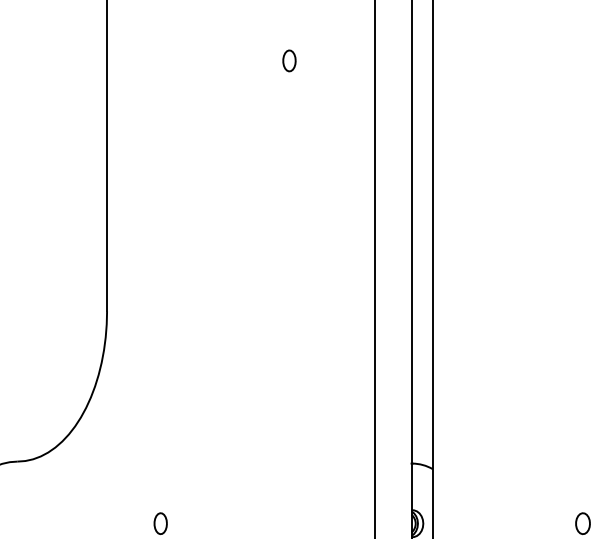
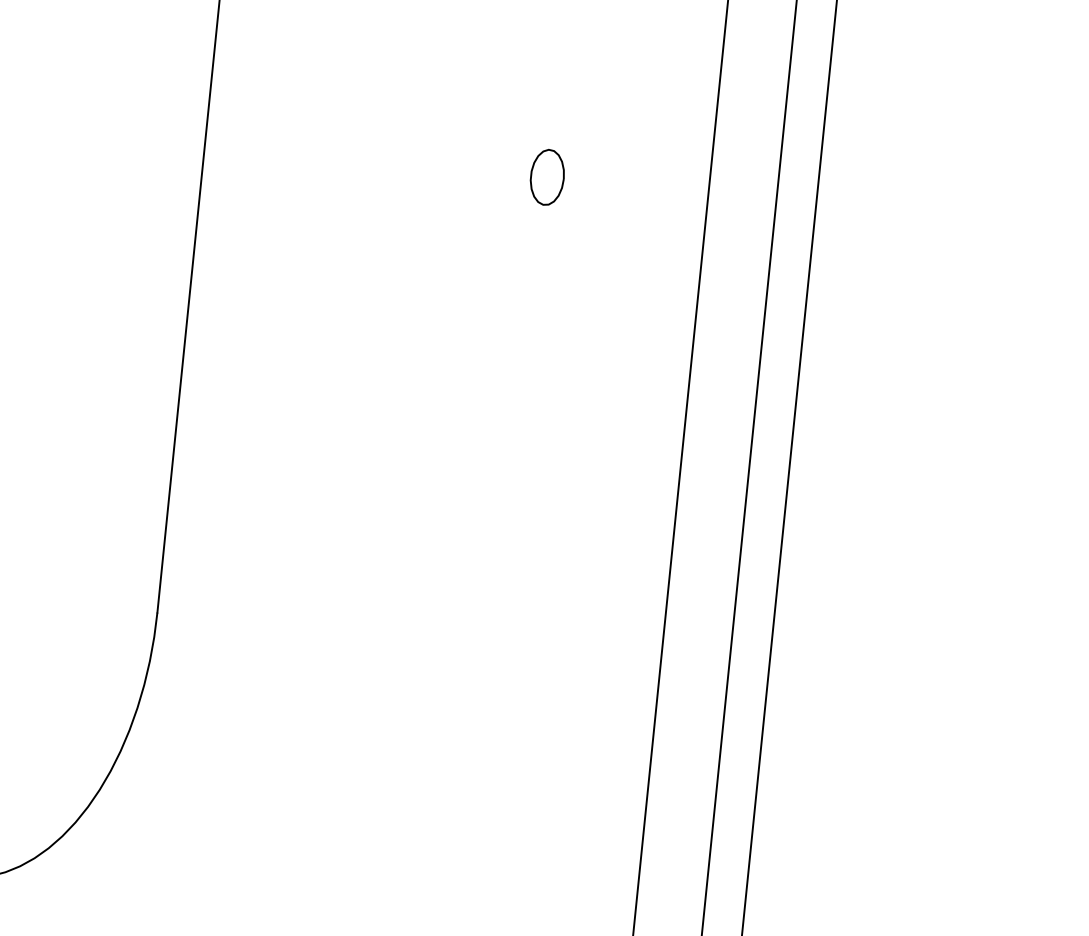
part: (289, 60) -> (547, 176), size x1.4

